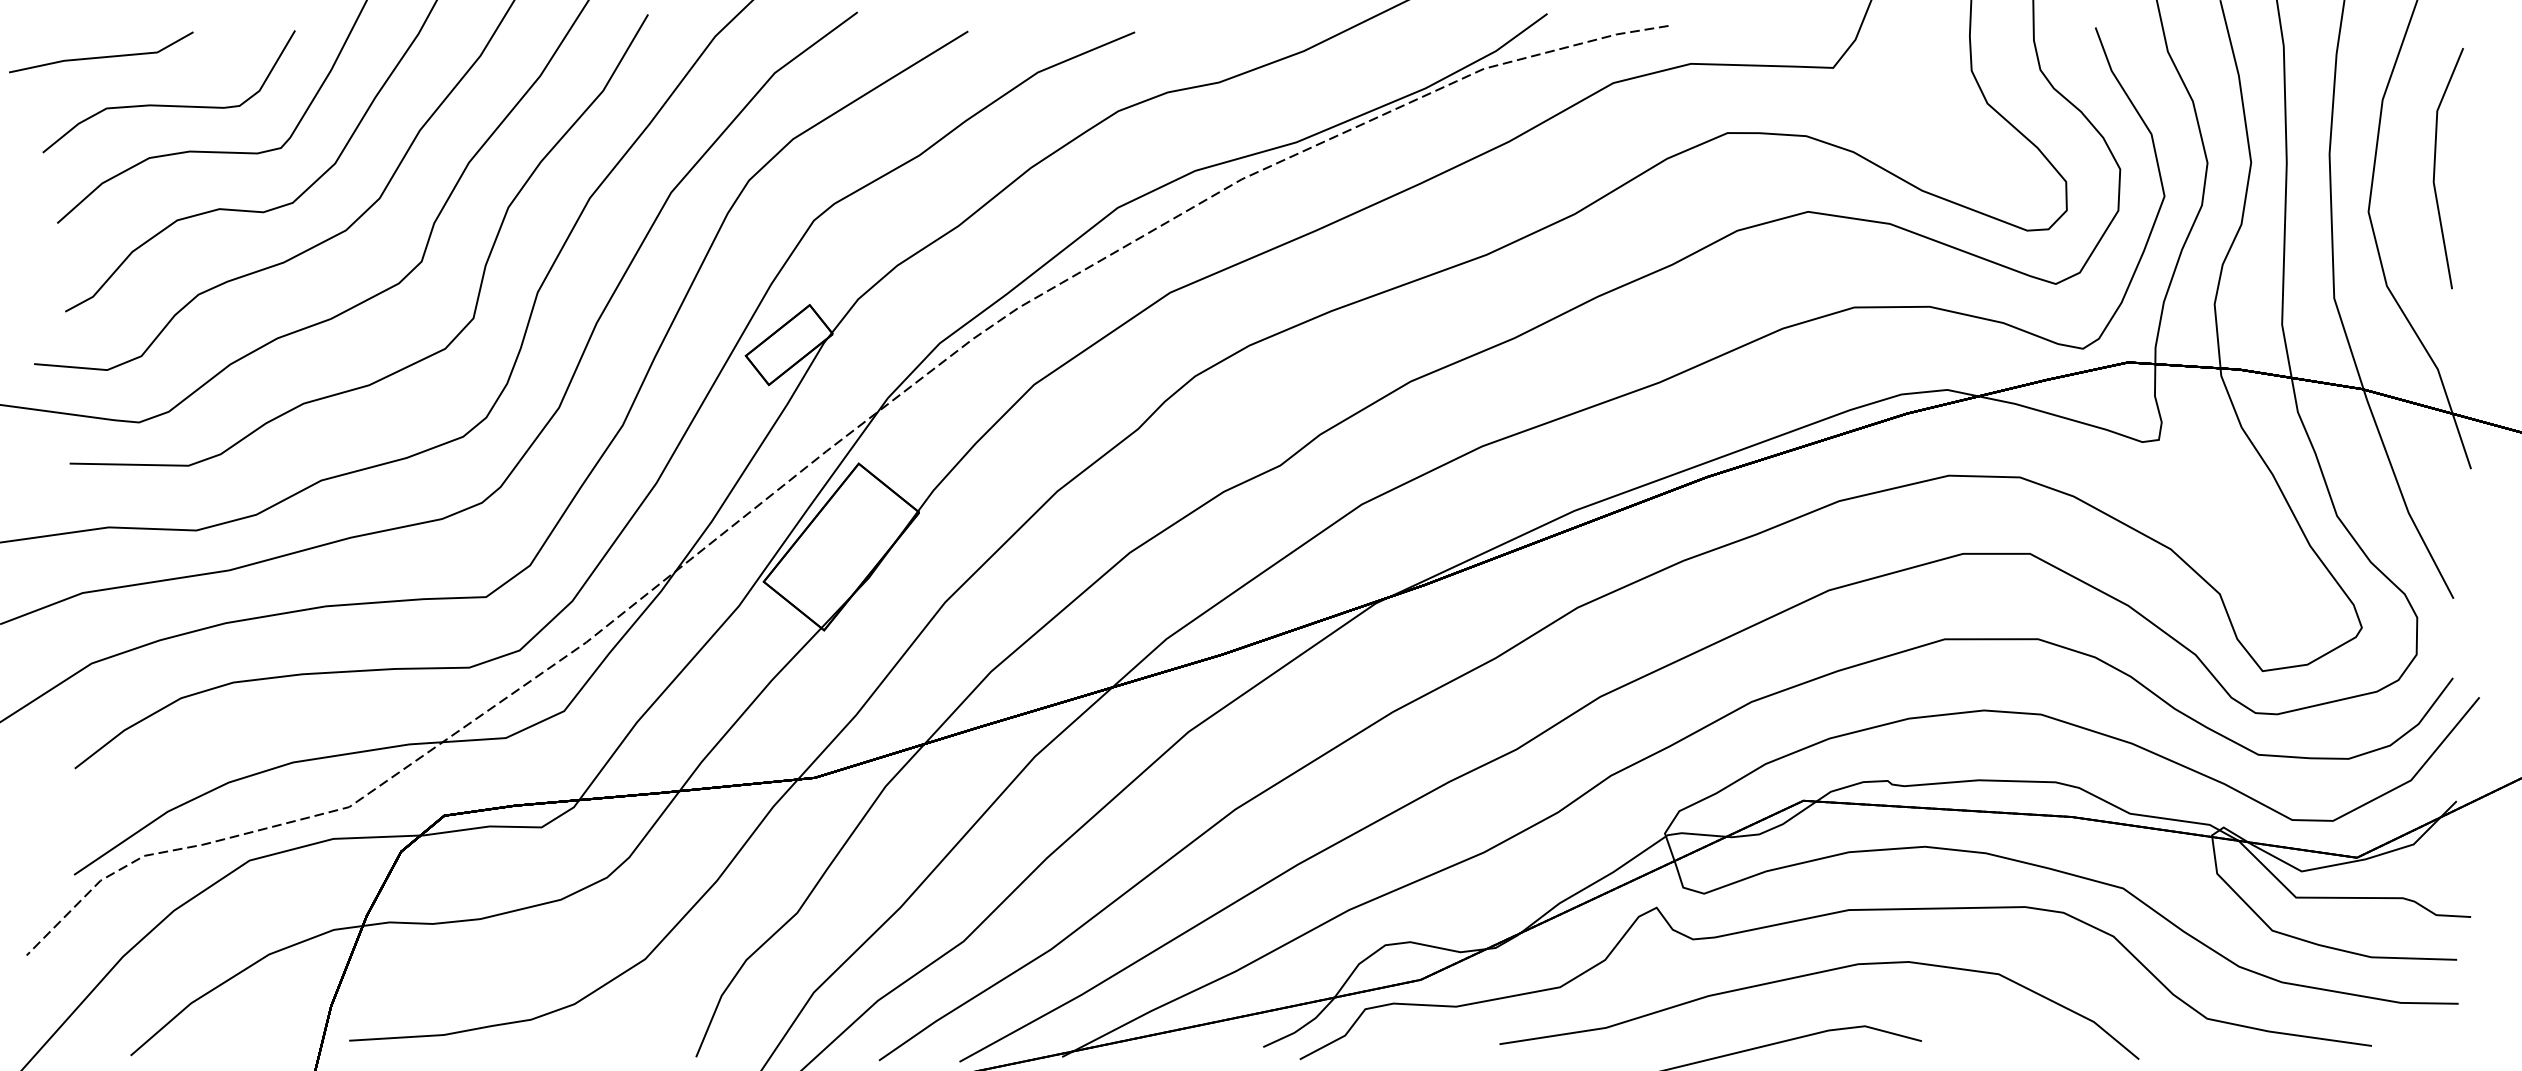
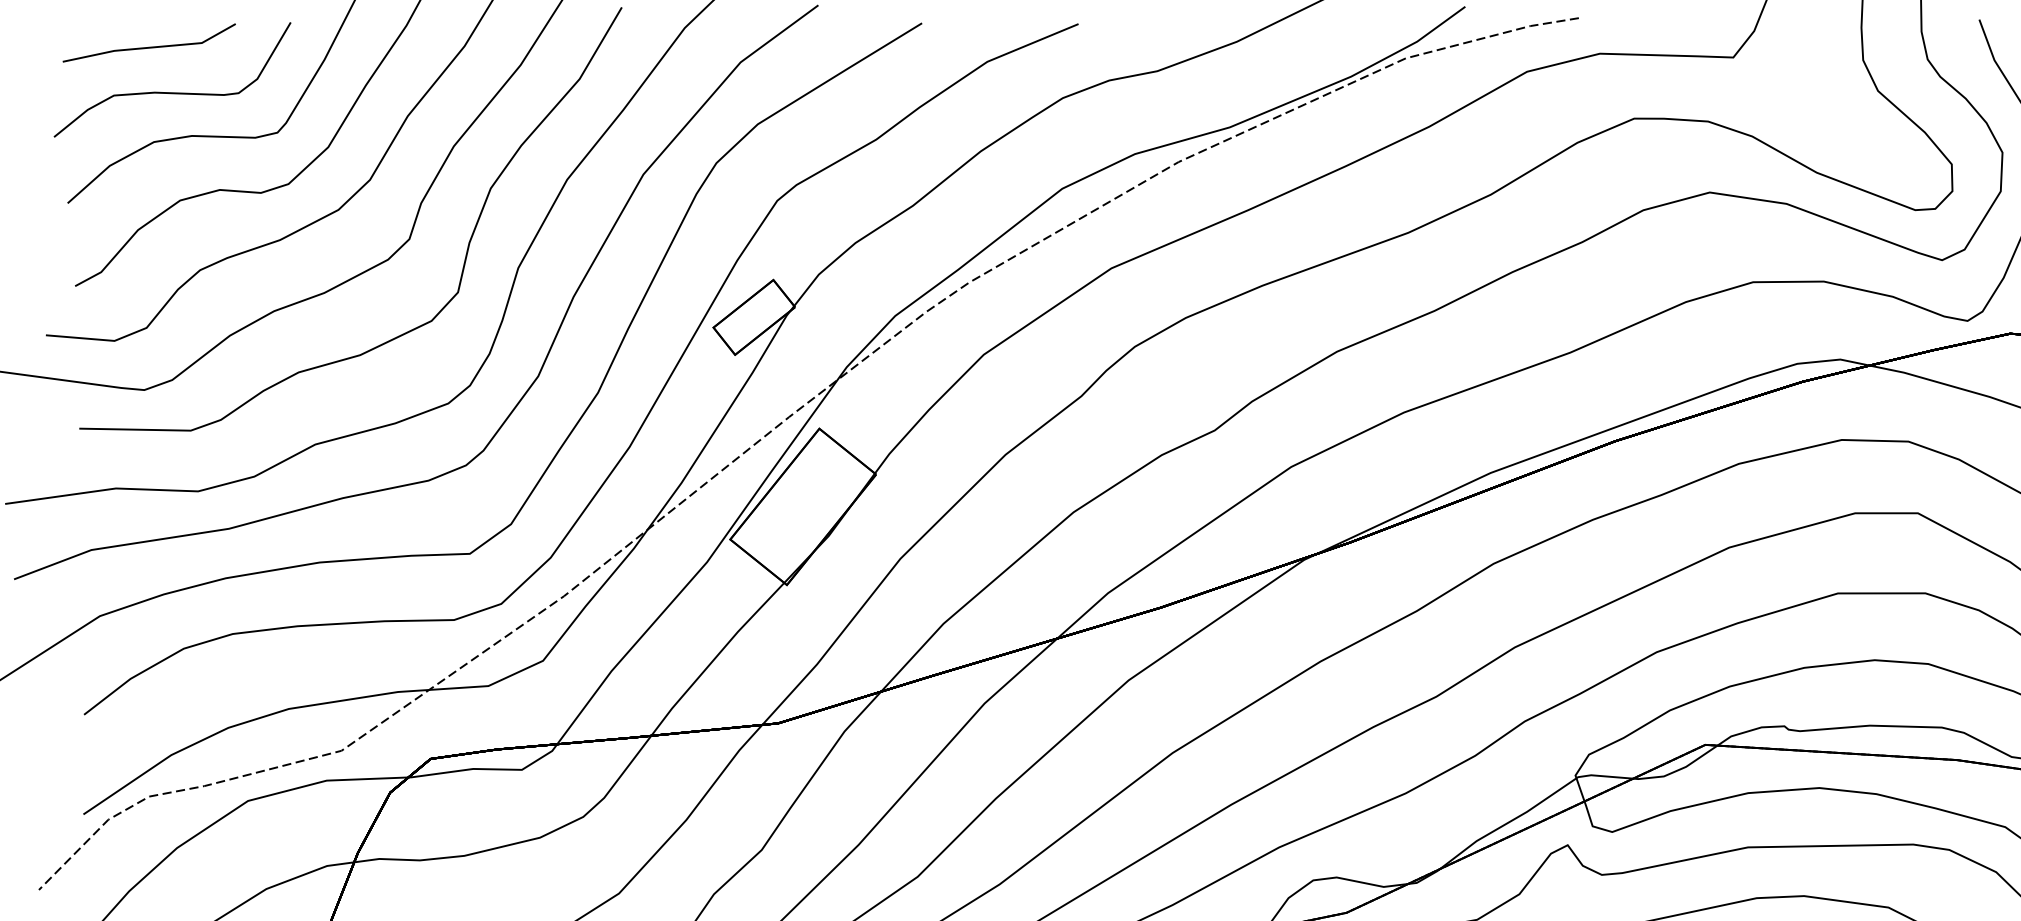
part: (101, 52) -> (149, 43), moved

